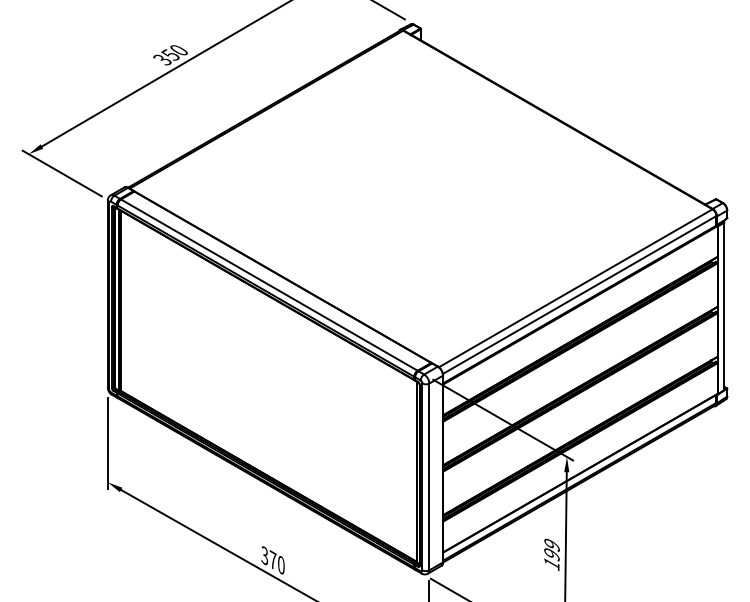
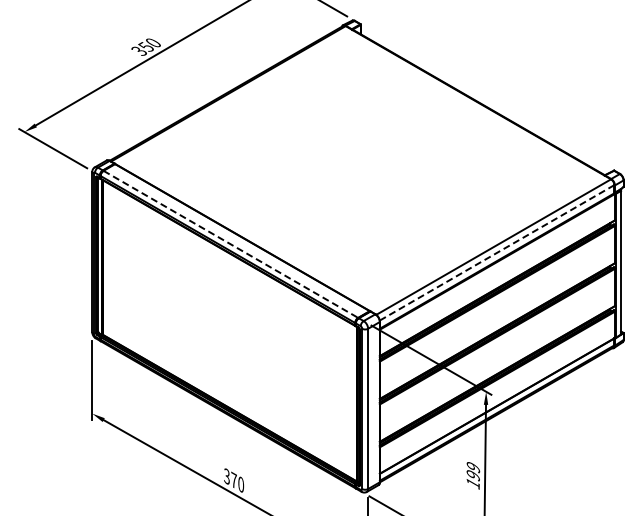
line: (268, 285) -> (230, 244), solid -> dashed
line: (580, 294) -> (497, 252), solid -> dashed

